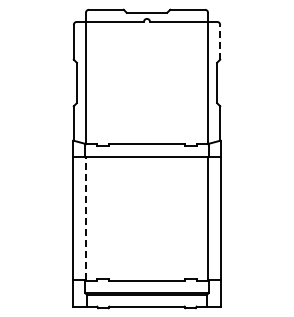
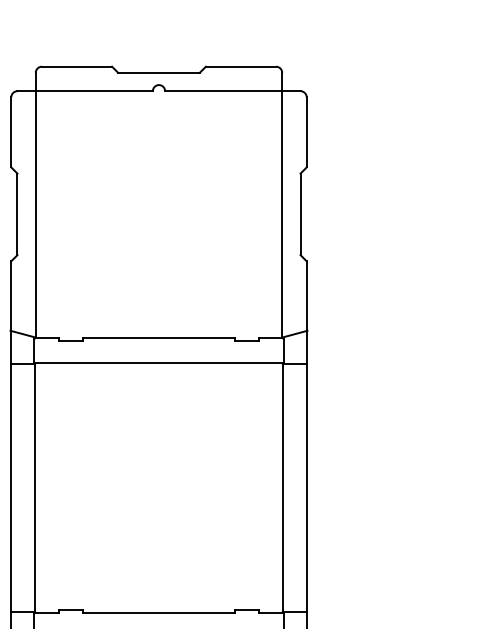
line: (220, 41) -> (307, 130), dashed -> solid
line: (85, 218) -> (34, 487), dashed -> solid

